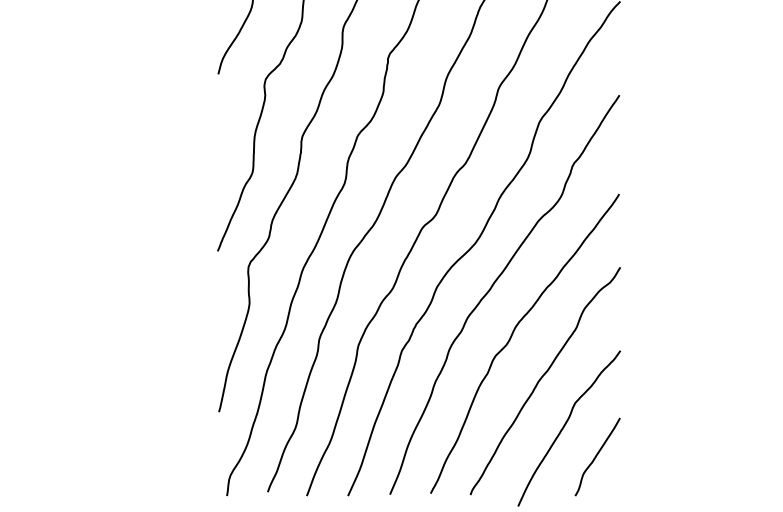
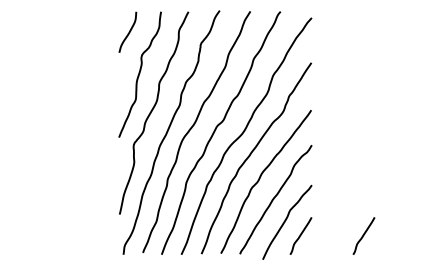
curve: (728, 455) -> (363, 235), added

